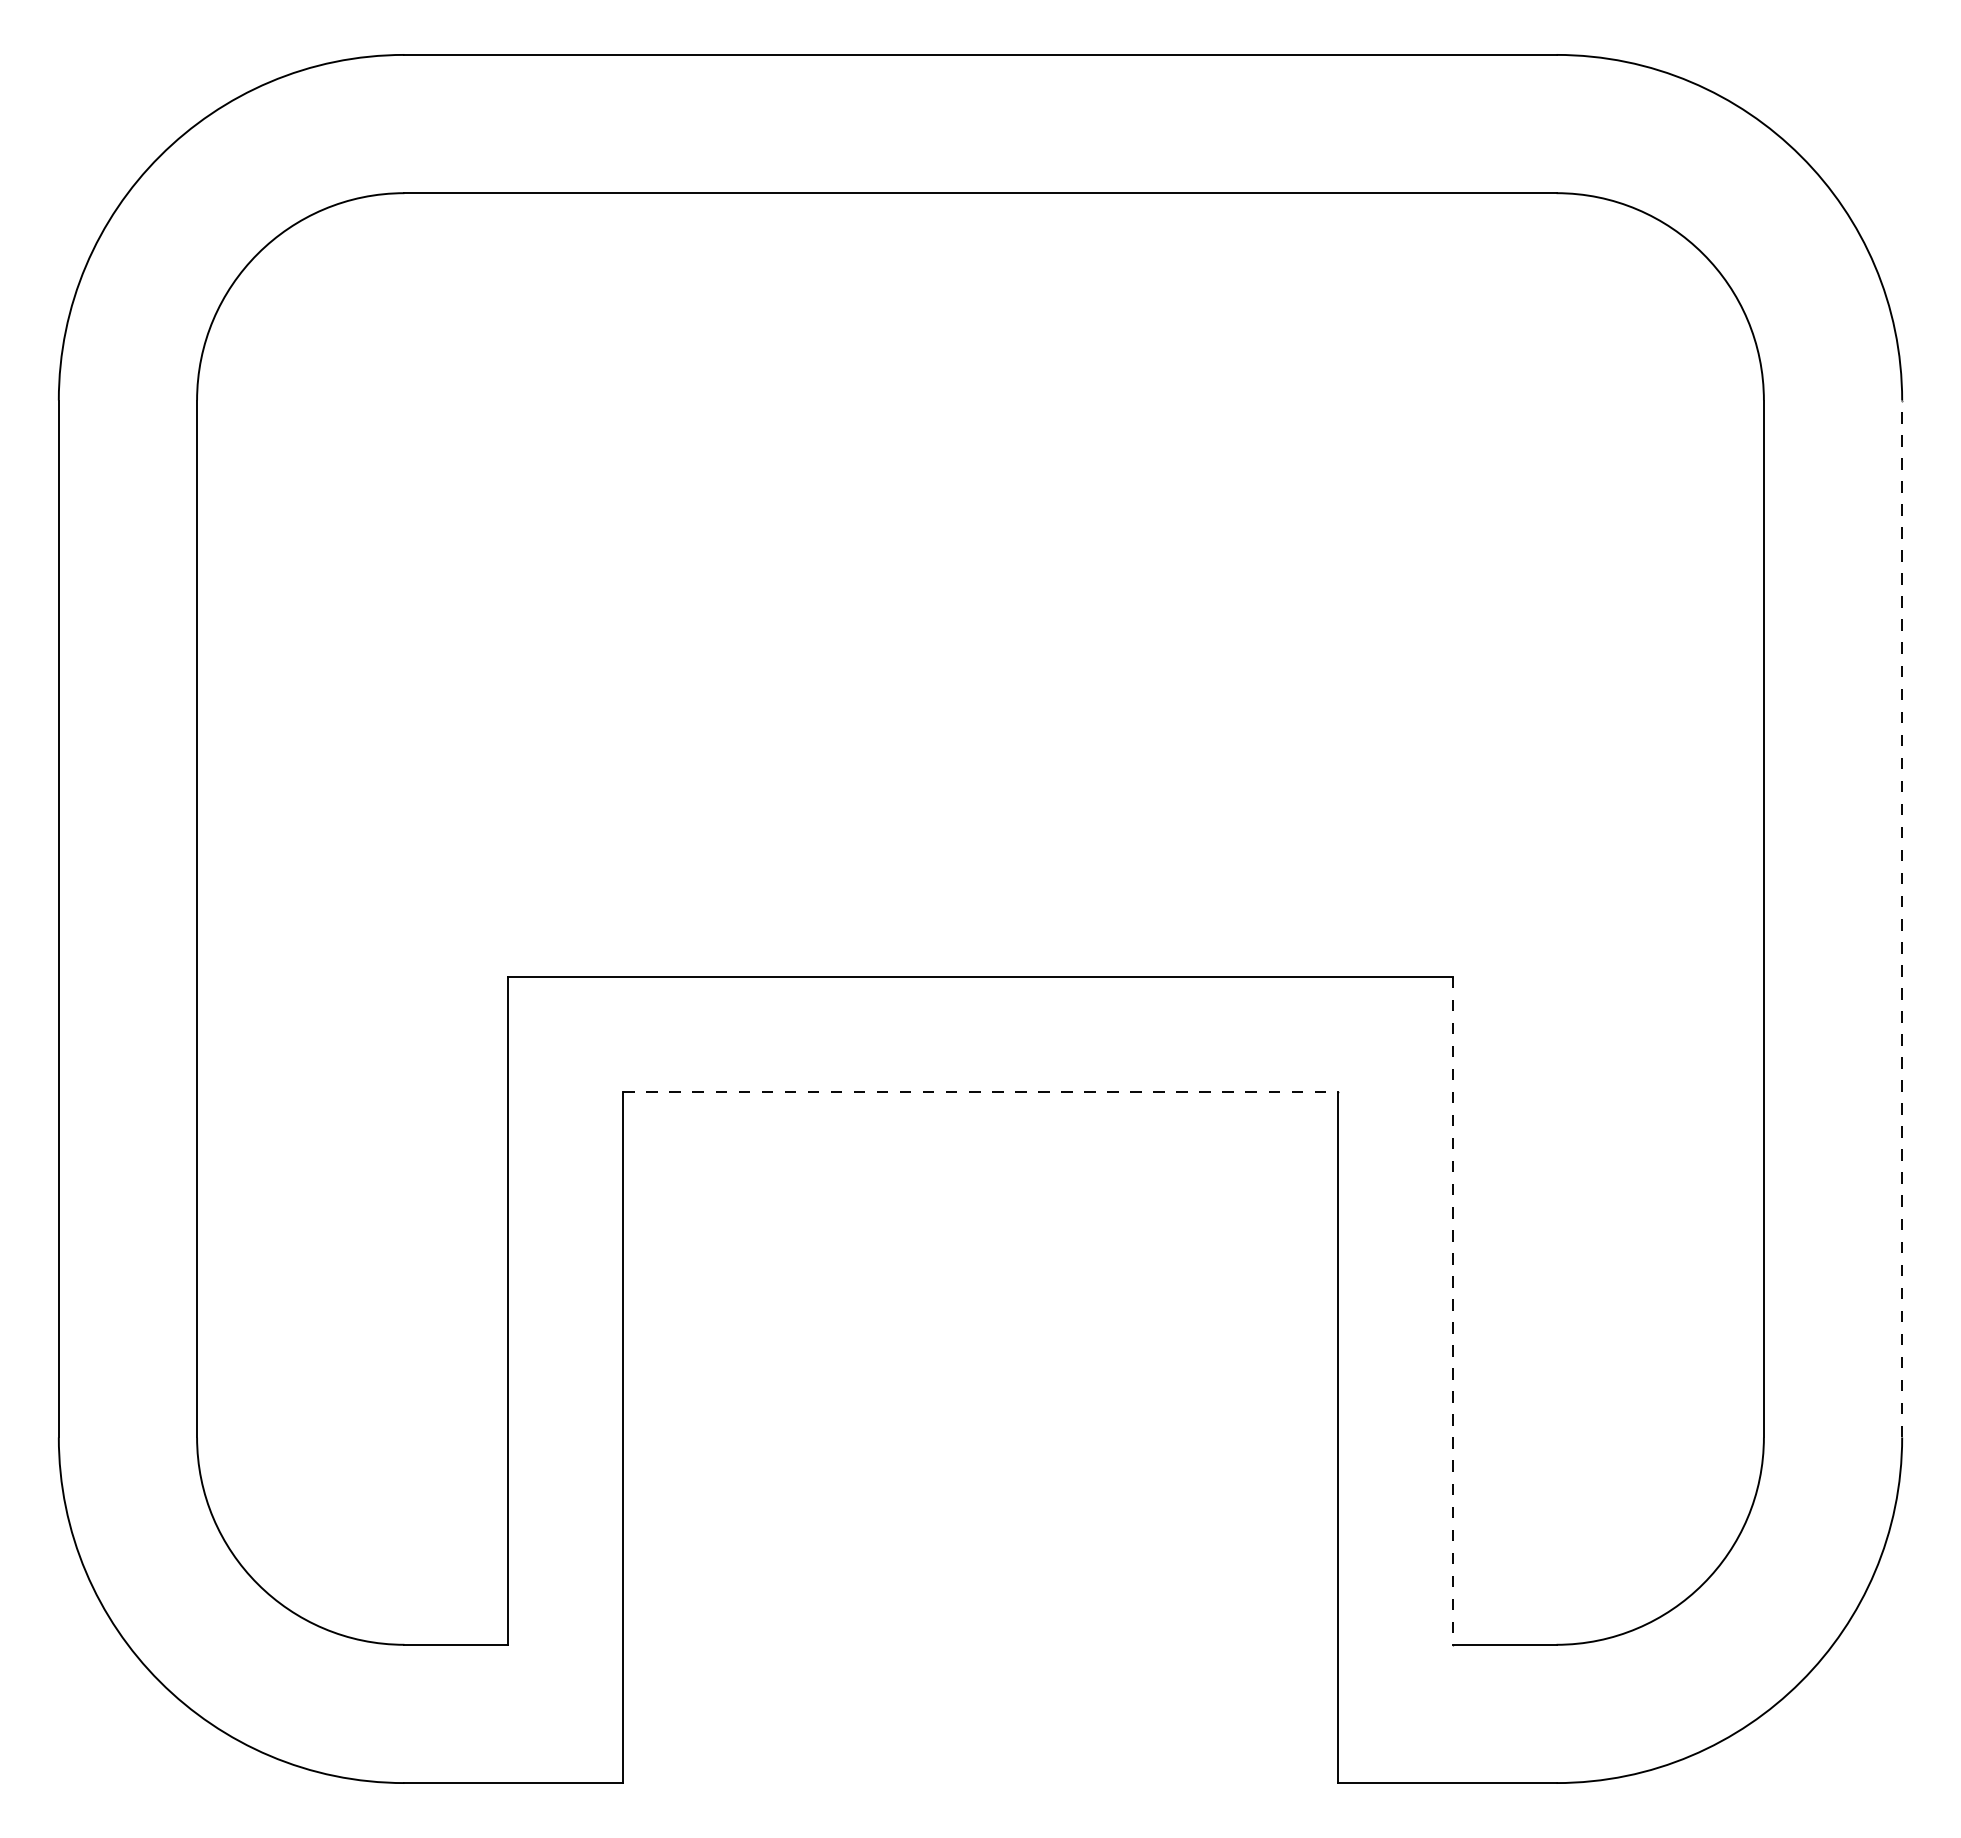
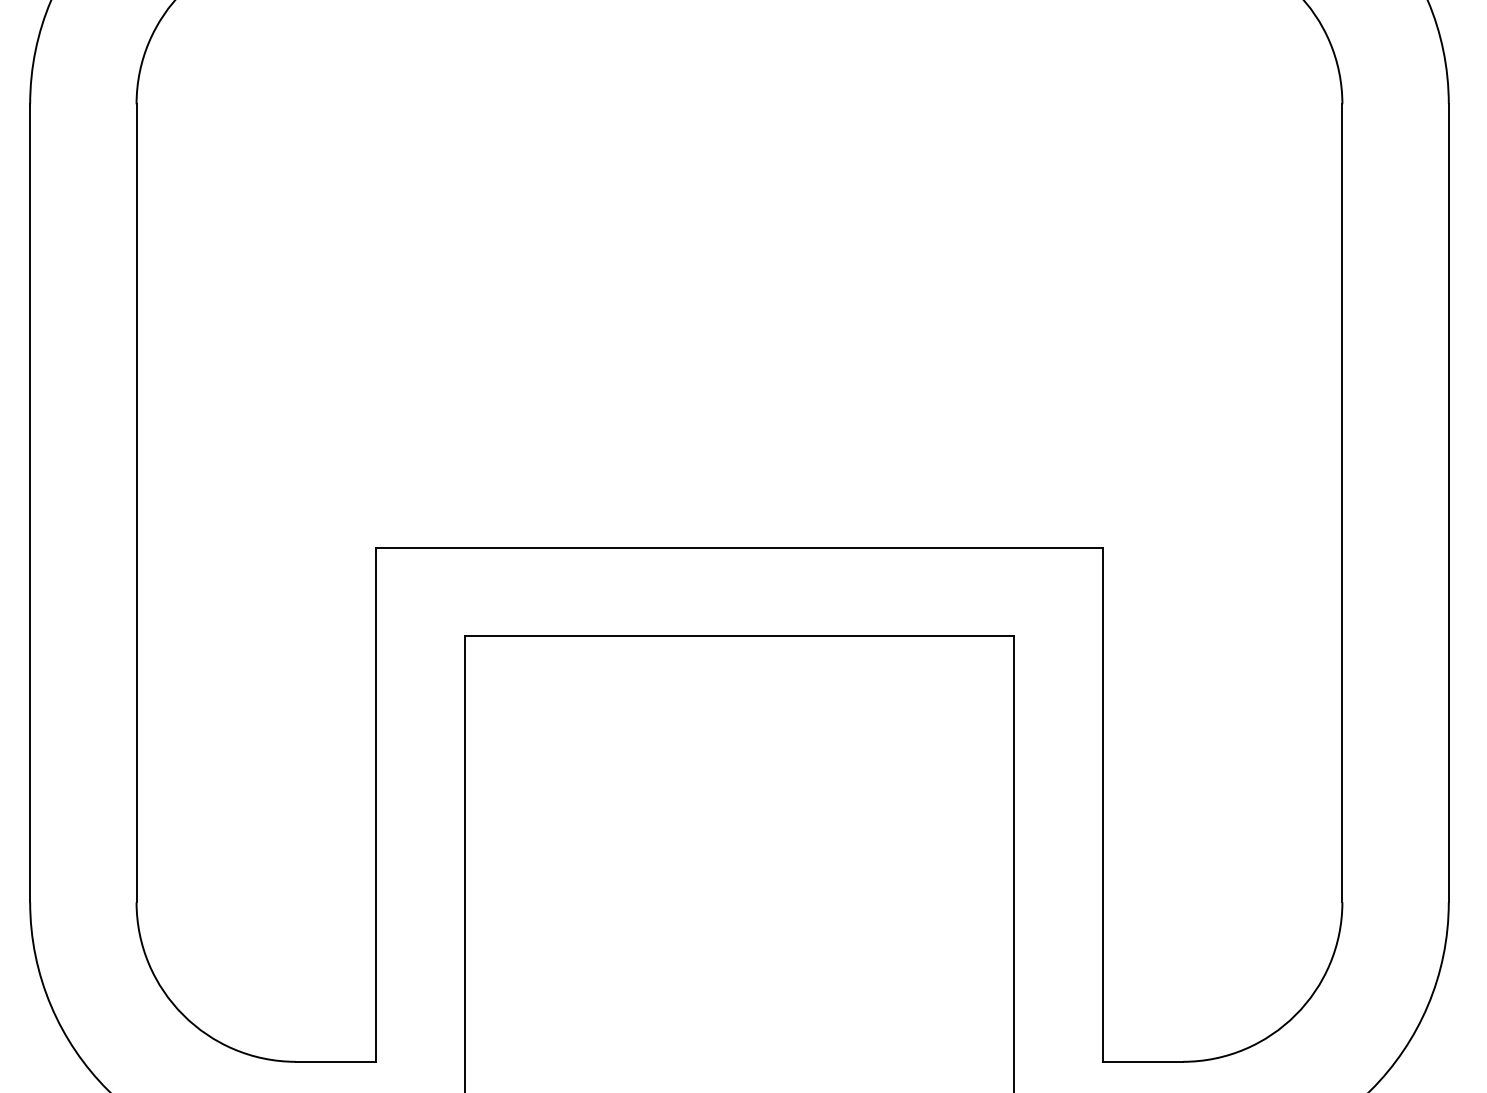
line: (1902, 918) -> (1449, 502), dashed -> solid
line: (980, 1091) -> (739, 636), dashed -> solid
line: (1452, 1311) -> (1102, 805), dashed -> solid

